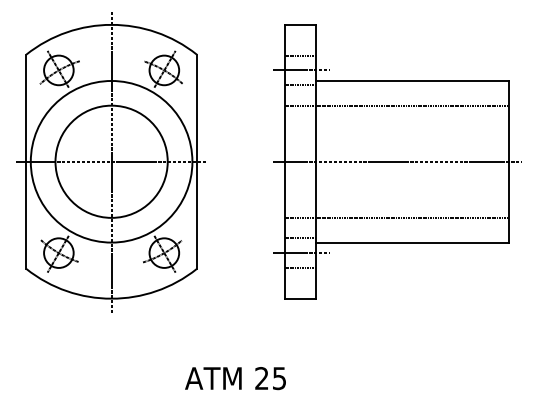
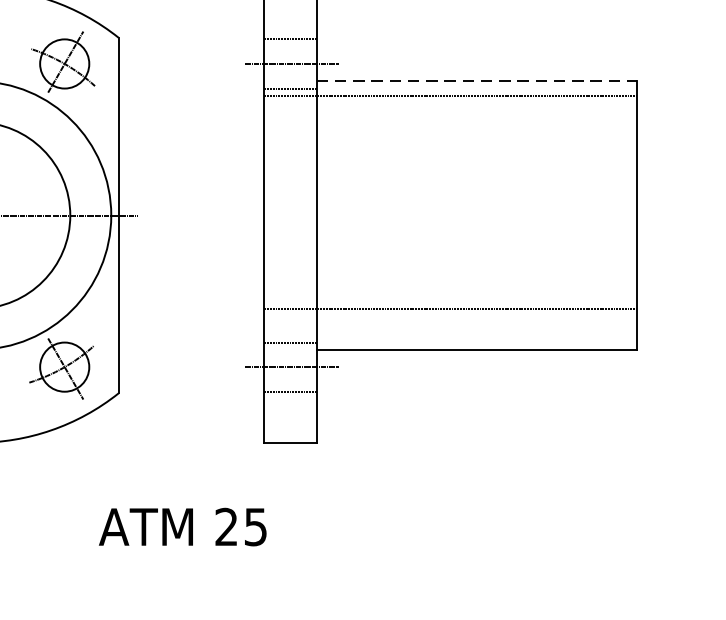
line: (412, 80) -> (476, 80), solid -> dashed
line: (396, 105) -> (449, 95), moved
line: (397, 161) -> (451, 215), removed
text: (235, 378) -> (182, 527), moved

